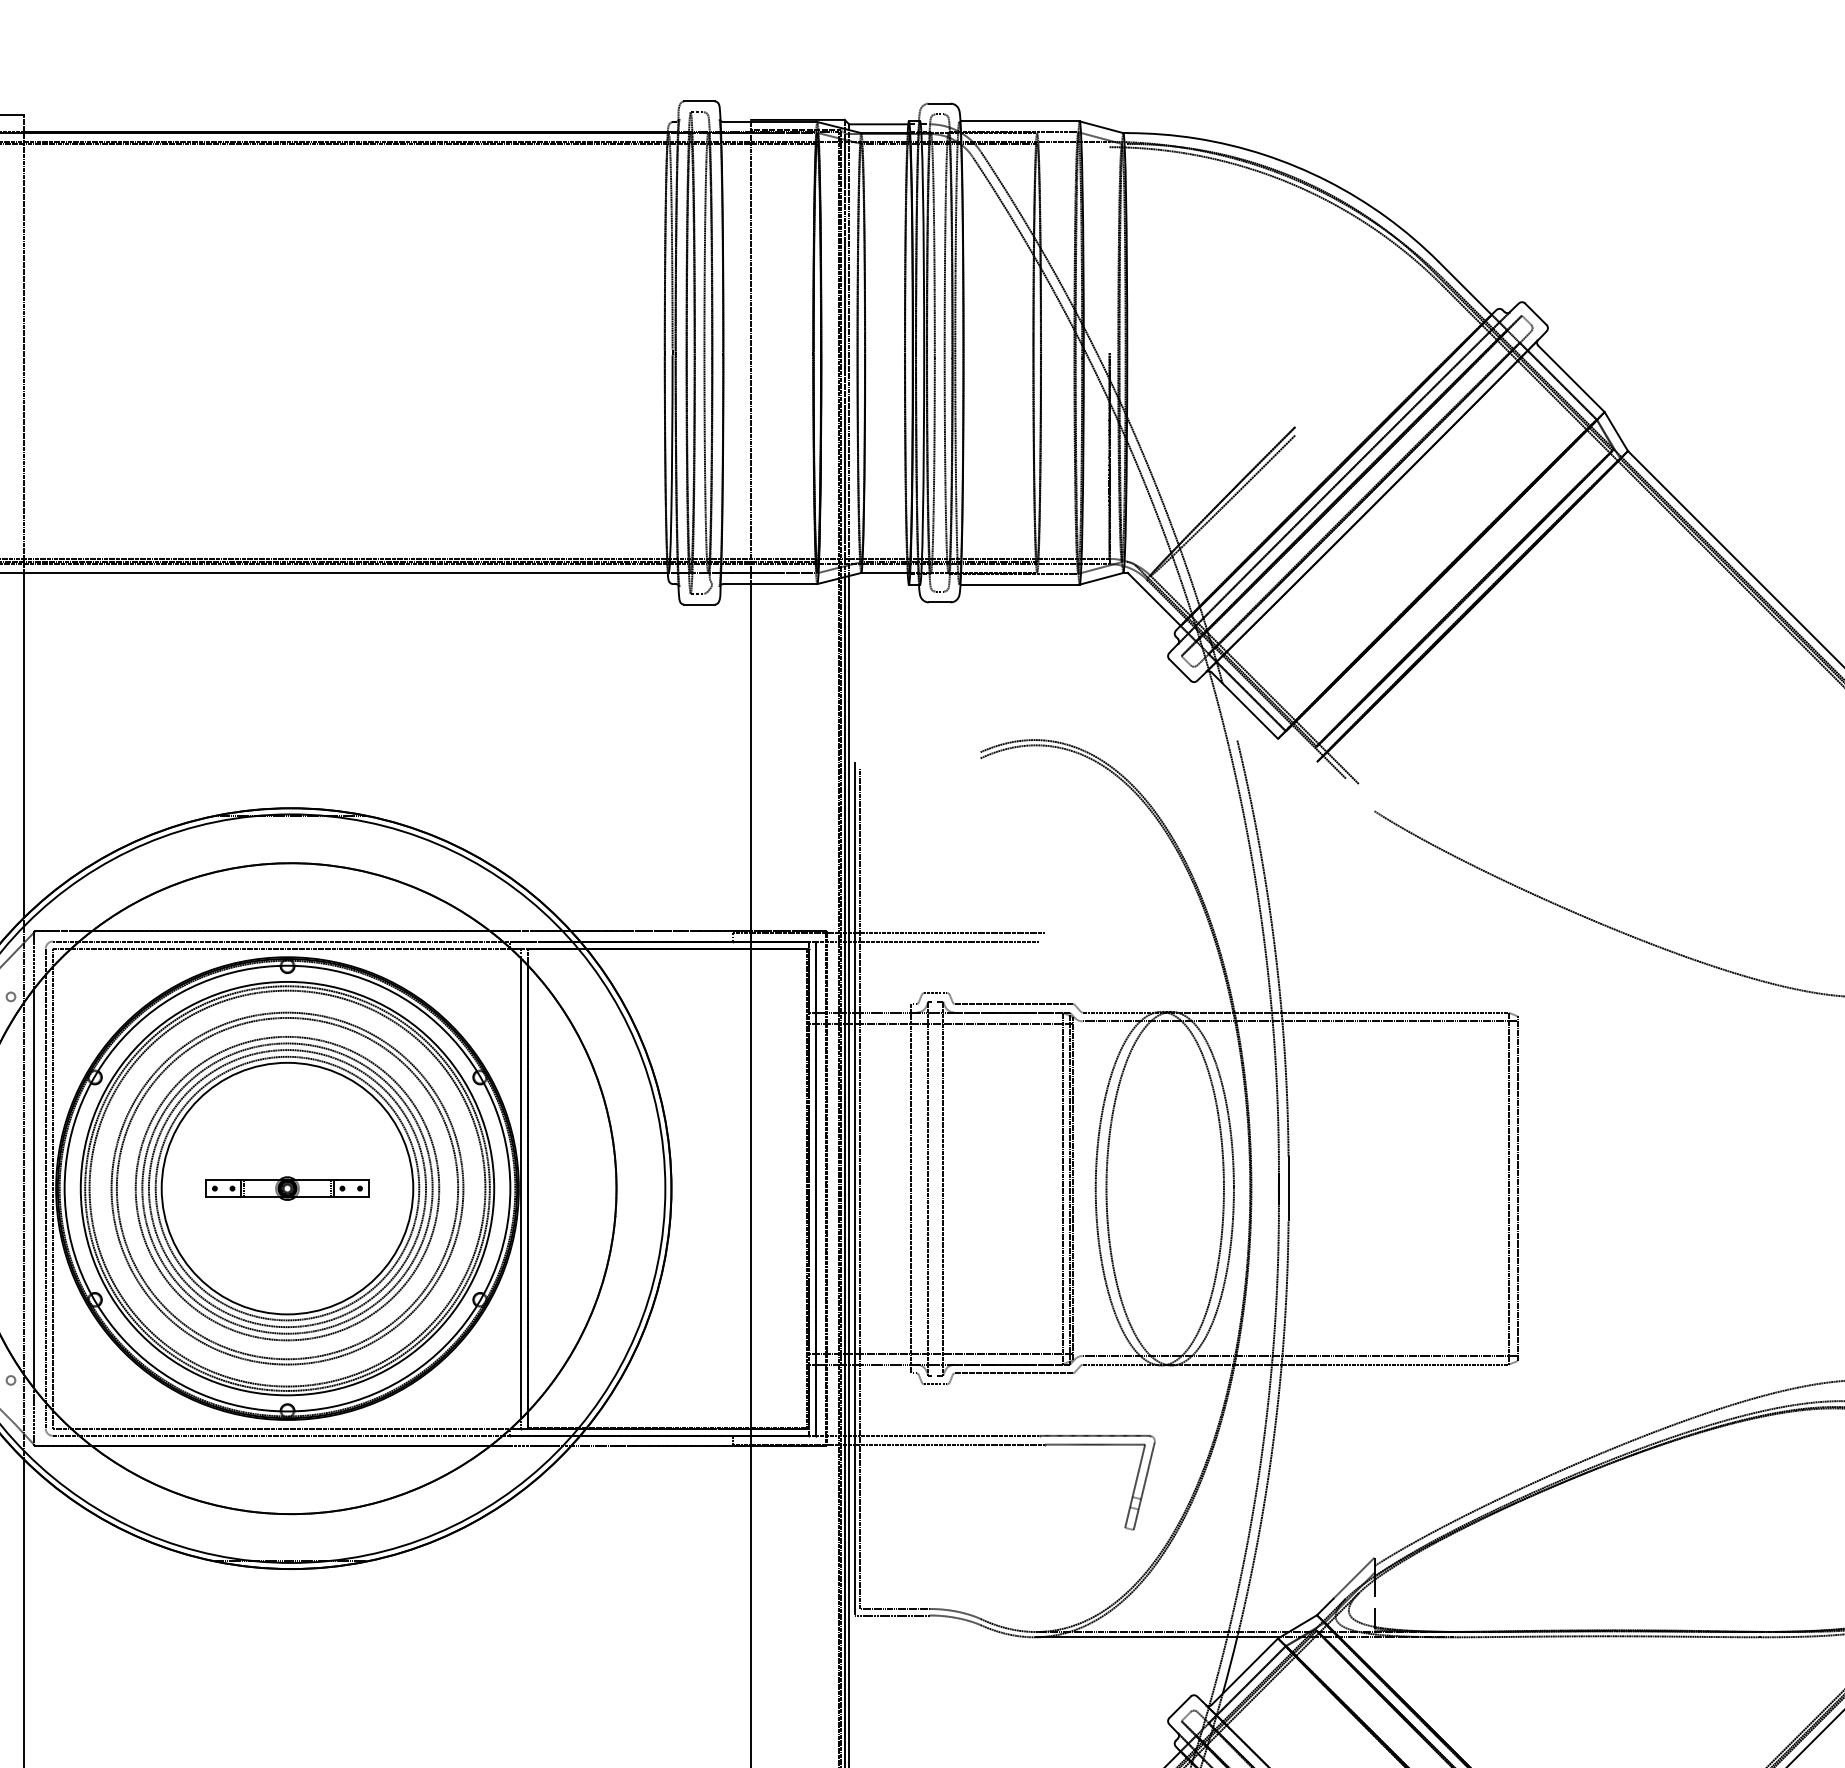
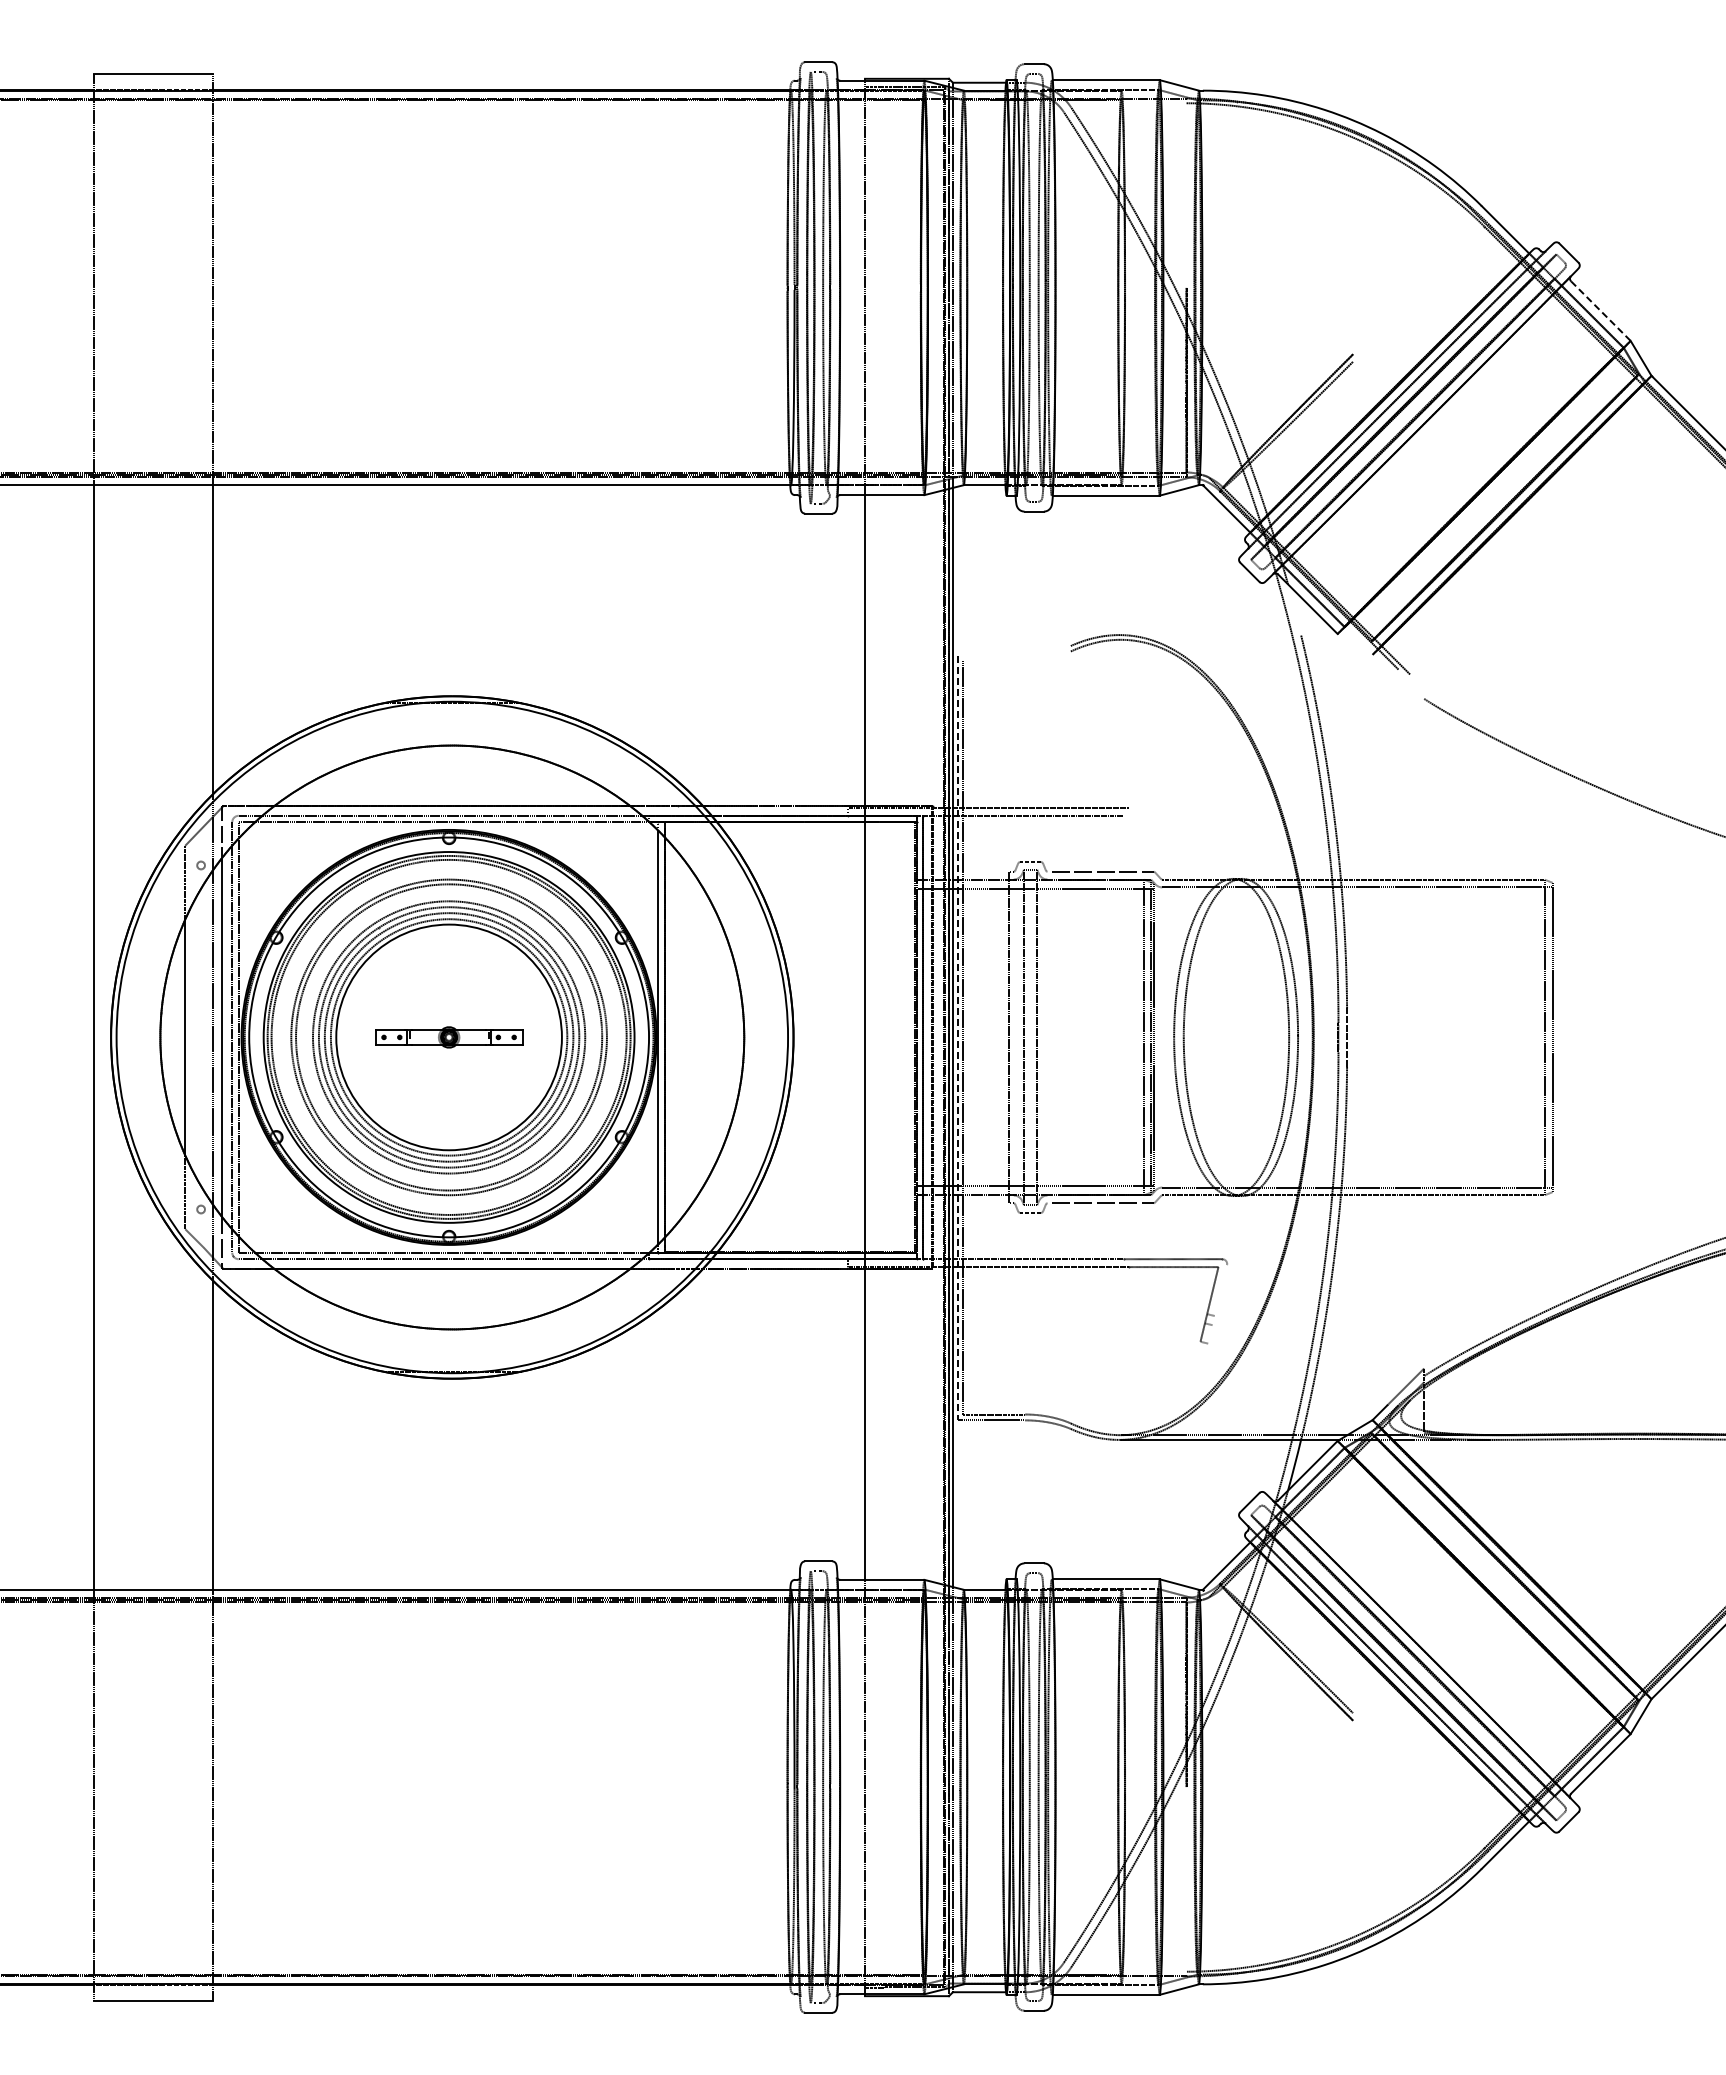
line: (1572, 379) -> (1601, 311), solid -> dashed
line: (854, 1188) -> (957, 1037), solid -> dashed
line: (1144, 1486) -> (1217, 1304), removed

